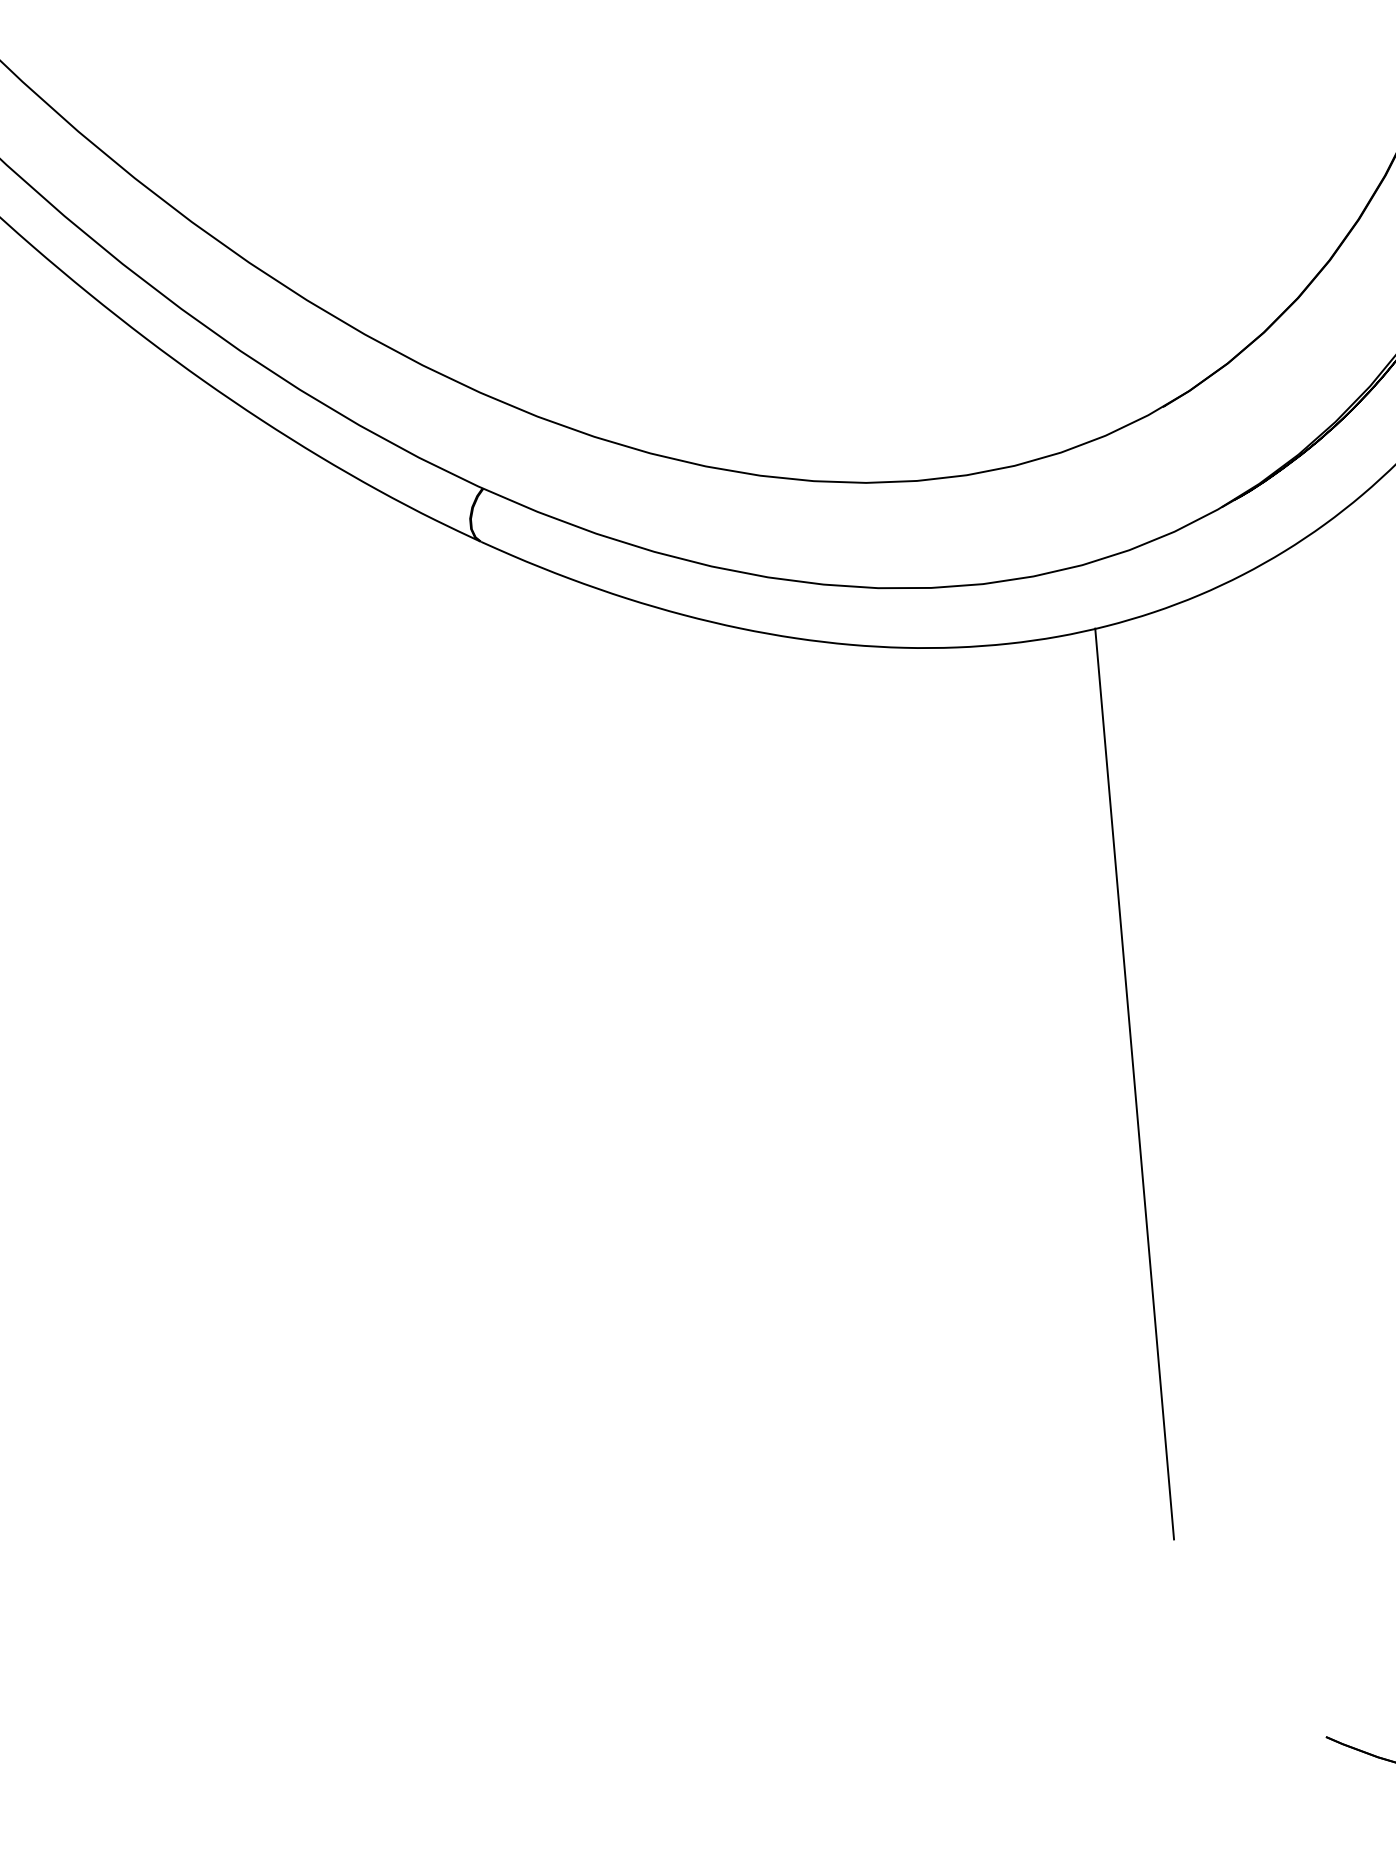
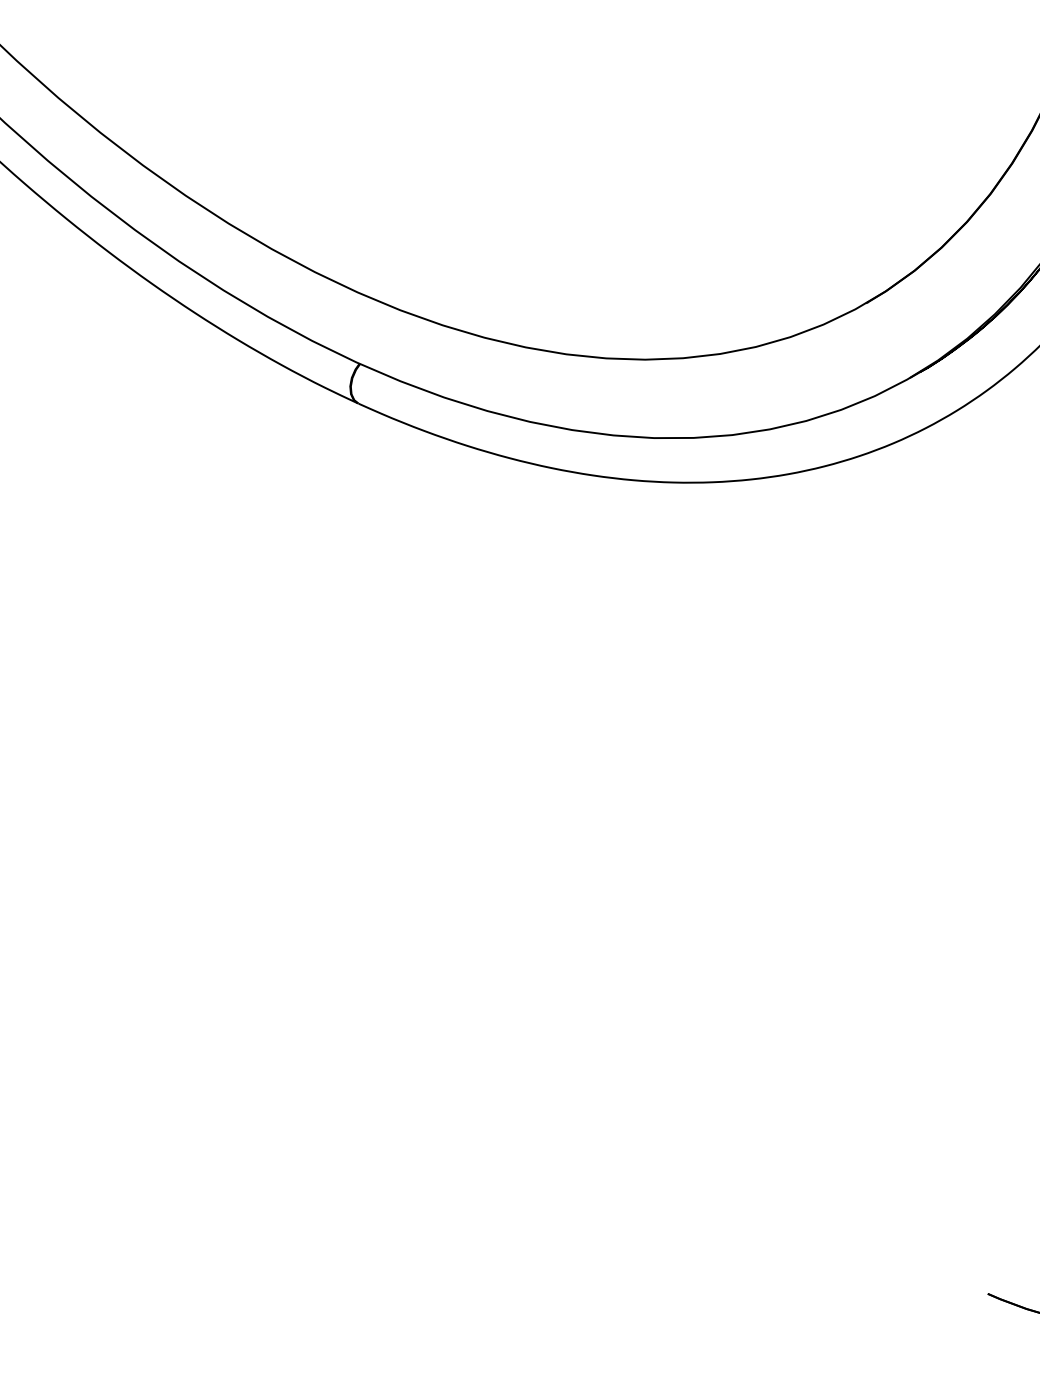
line: (1134, 1083) -> (845, 807), removed

